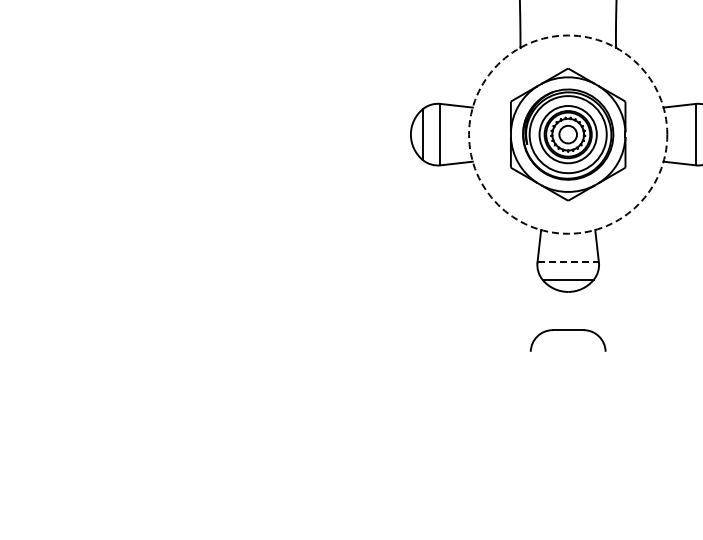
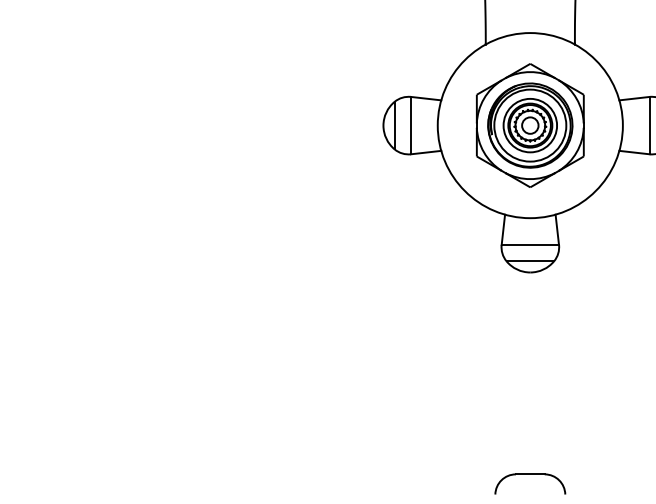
circle: (568, 134) -> (530, 125), dashed -> solid
line: (568, 262) -> (530, 244), dashed -> solid
part: (567, 330) -> (529, 474), moved

